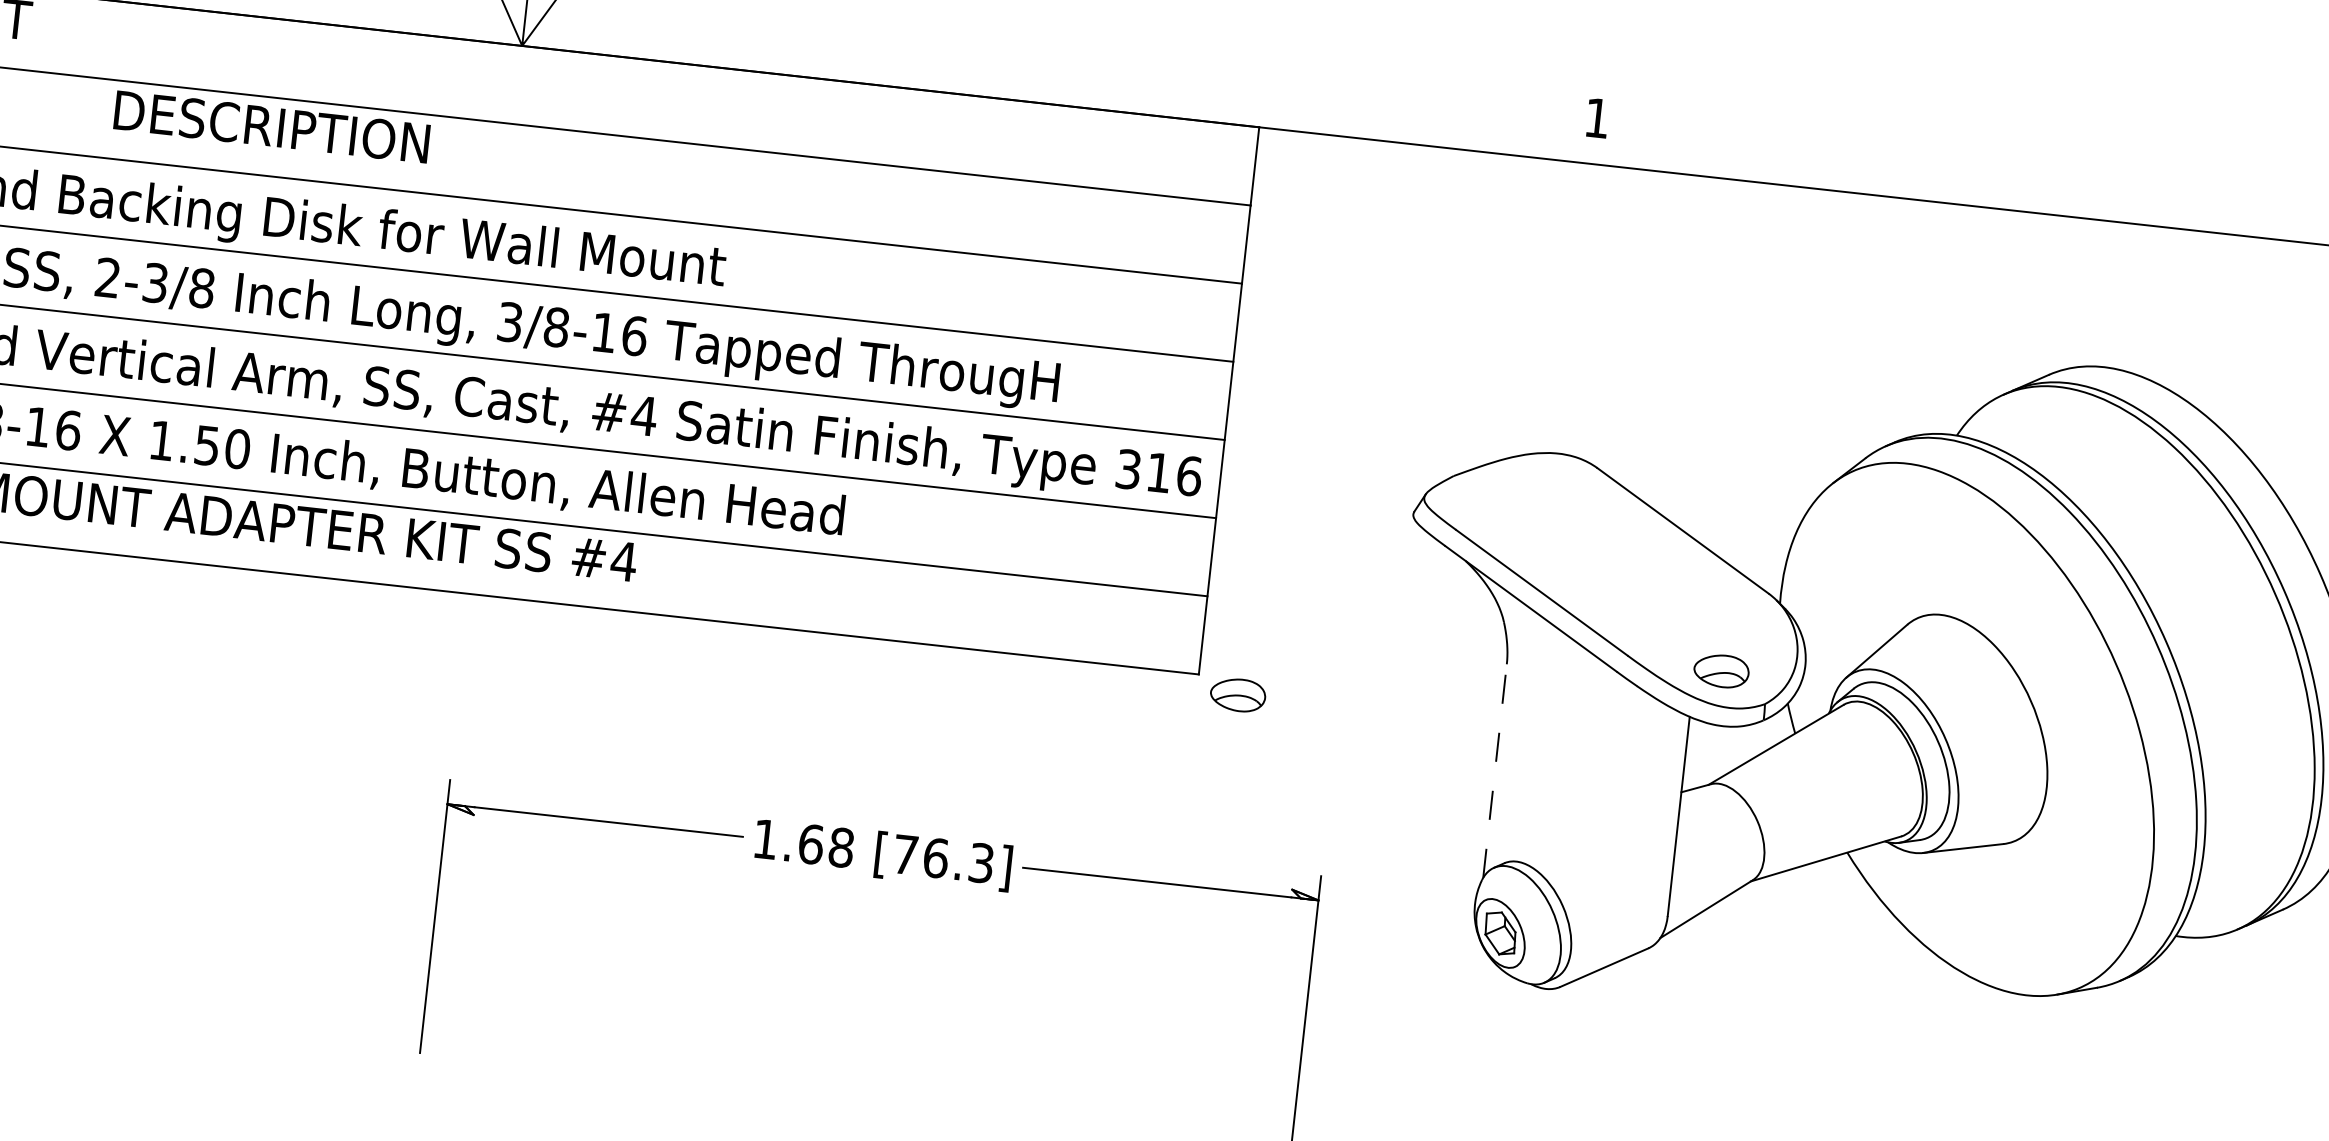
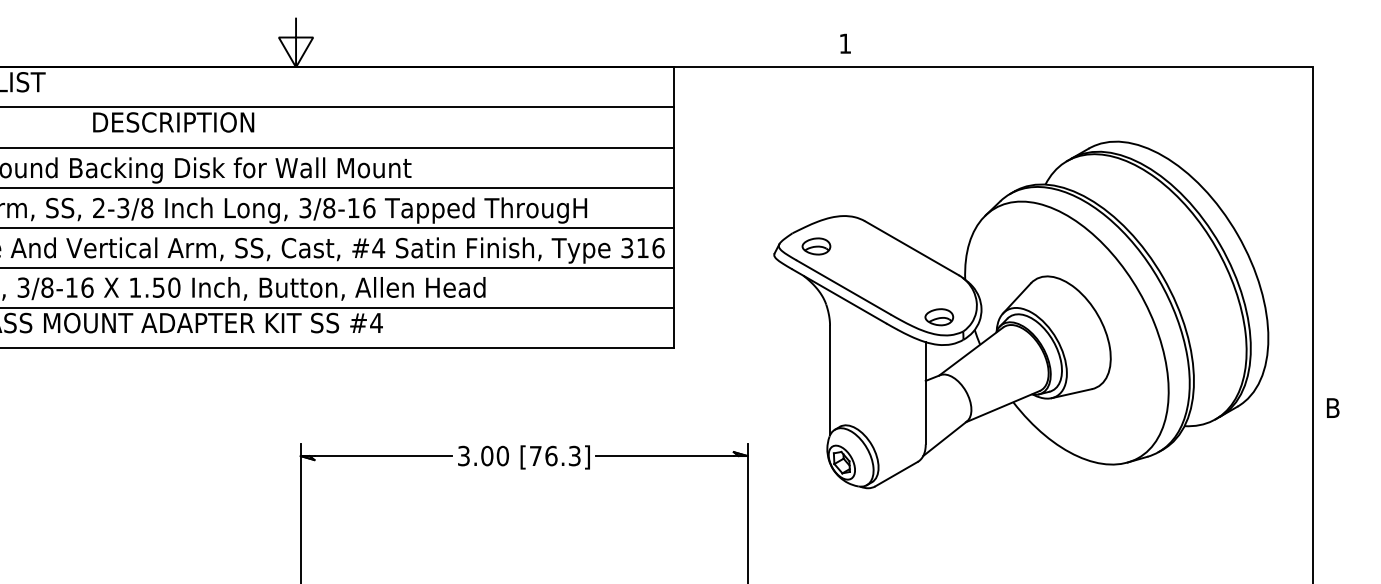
part: (1238, 695) -> (816, 246), moved
line: (1495, 770) -> (830, 380), dashed -> solid
text: (803, 842) -> (483, 455), 1.68 -> 3.00

